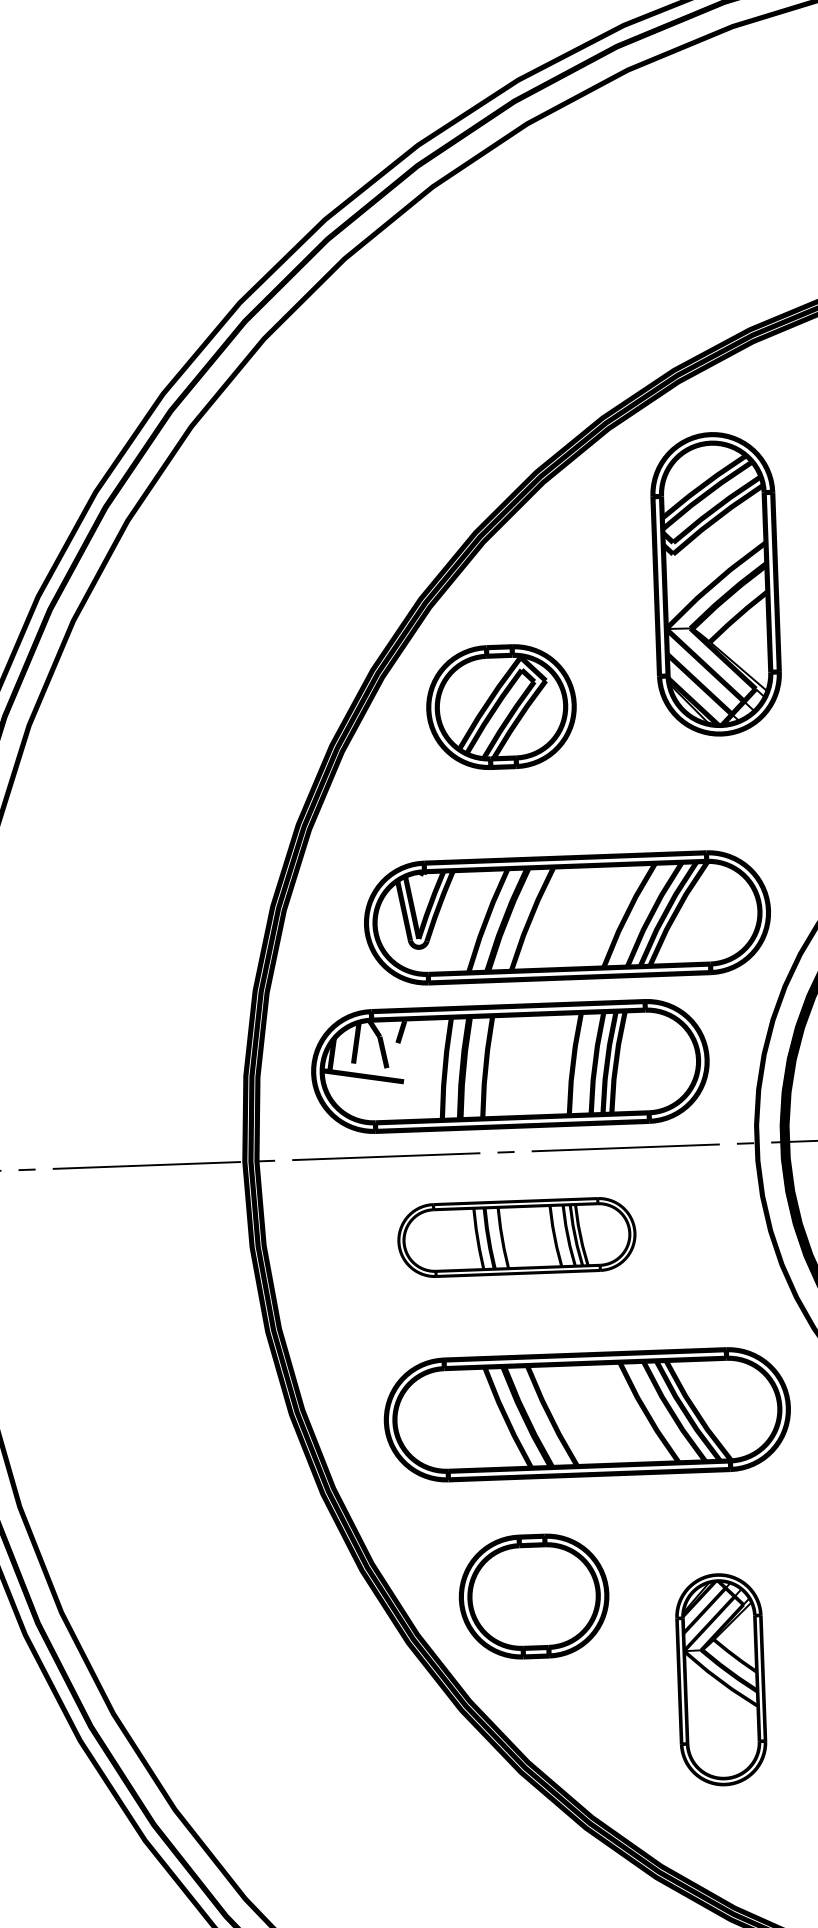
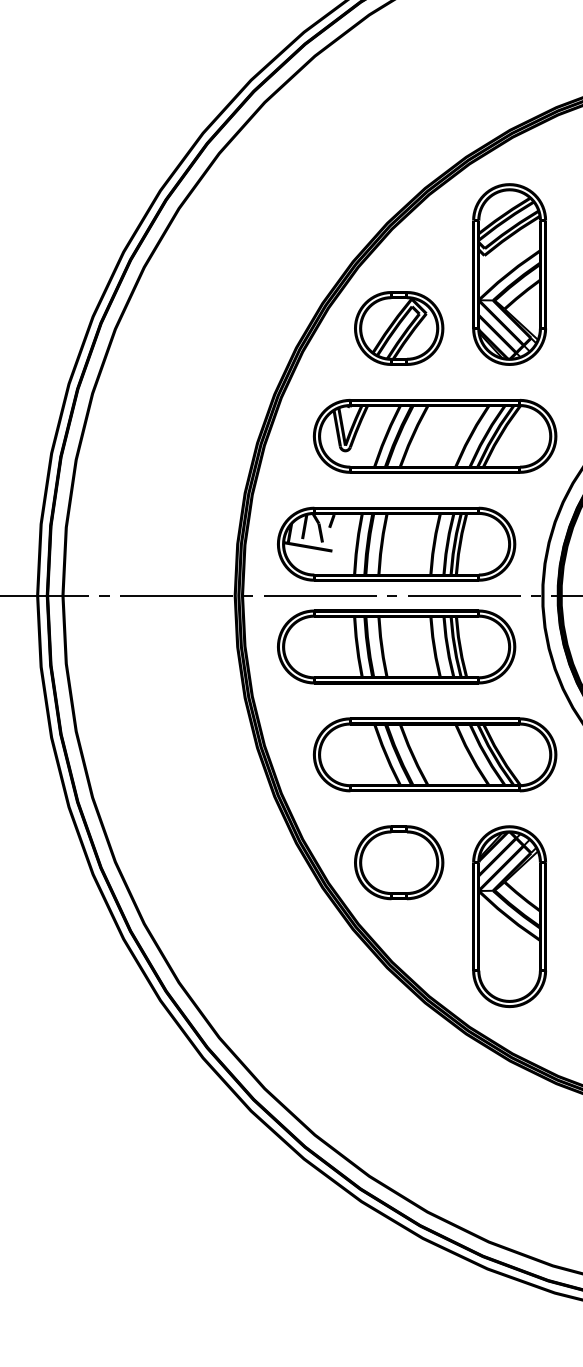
part: (715, 584) -> (509, 274), moved
part: (566, 918) -> (434, 436), moved
part: (516, 1236) -> (396, 646), size x1.67
part: (721, 1679) -> (509, 916), size x1.43

